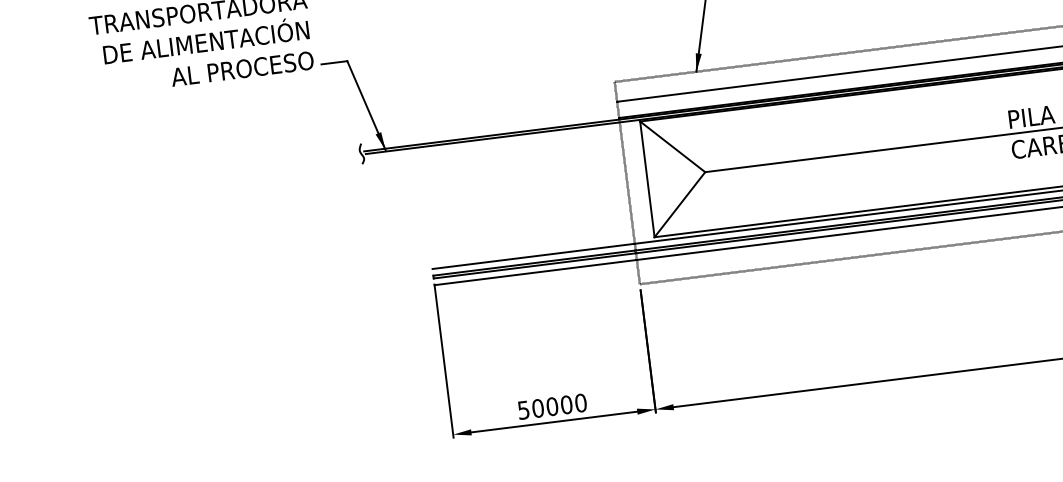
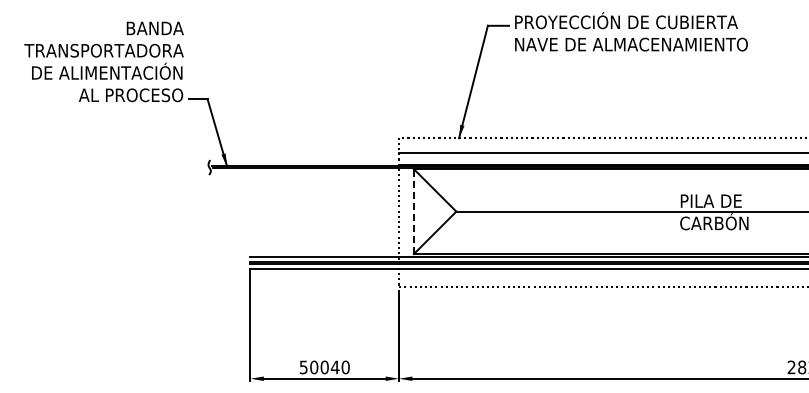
line: (646, 179) -> (413, 211), solid -> dashed
text: (565, 405) -> (334, 367), 50000 -> 50040

